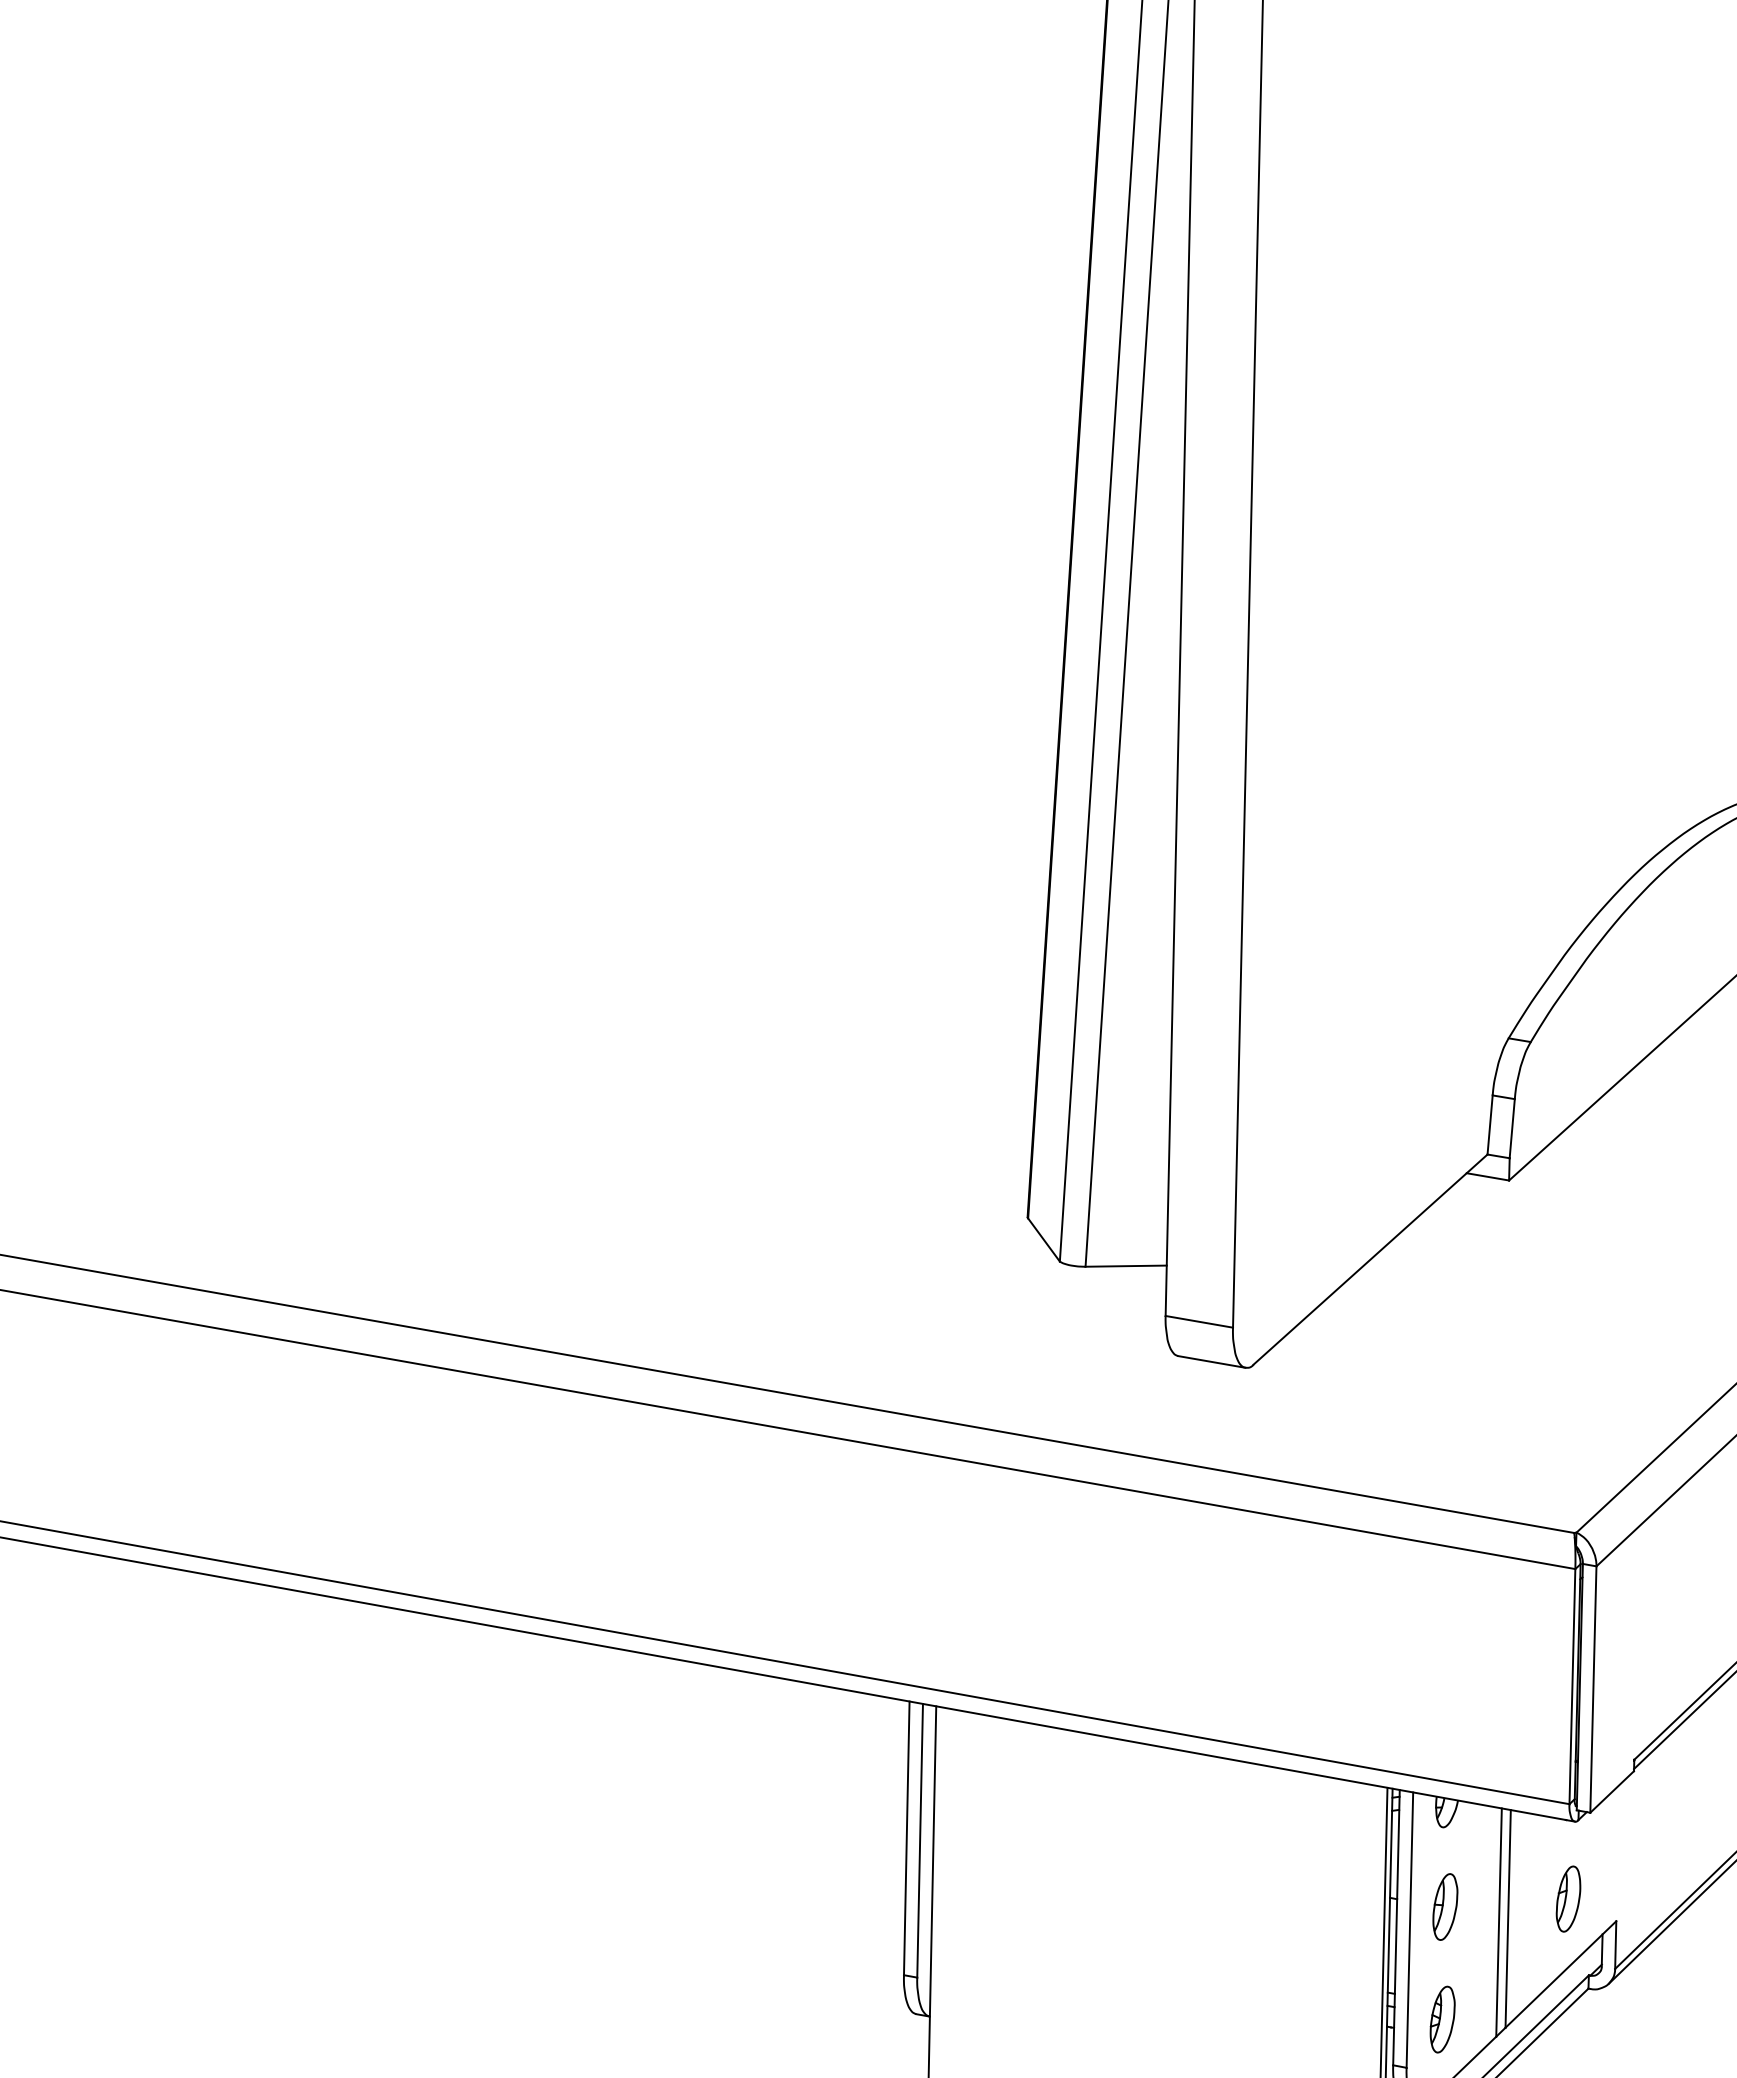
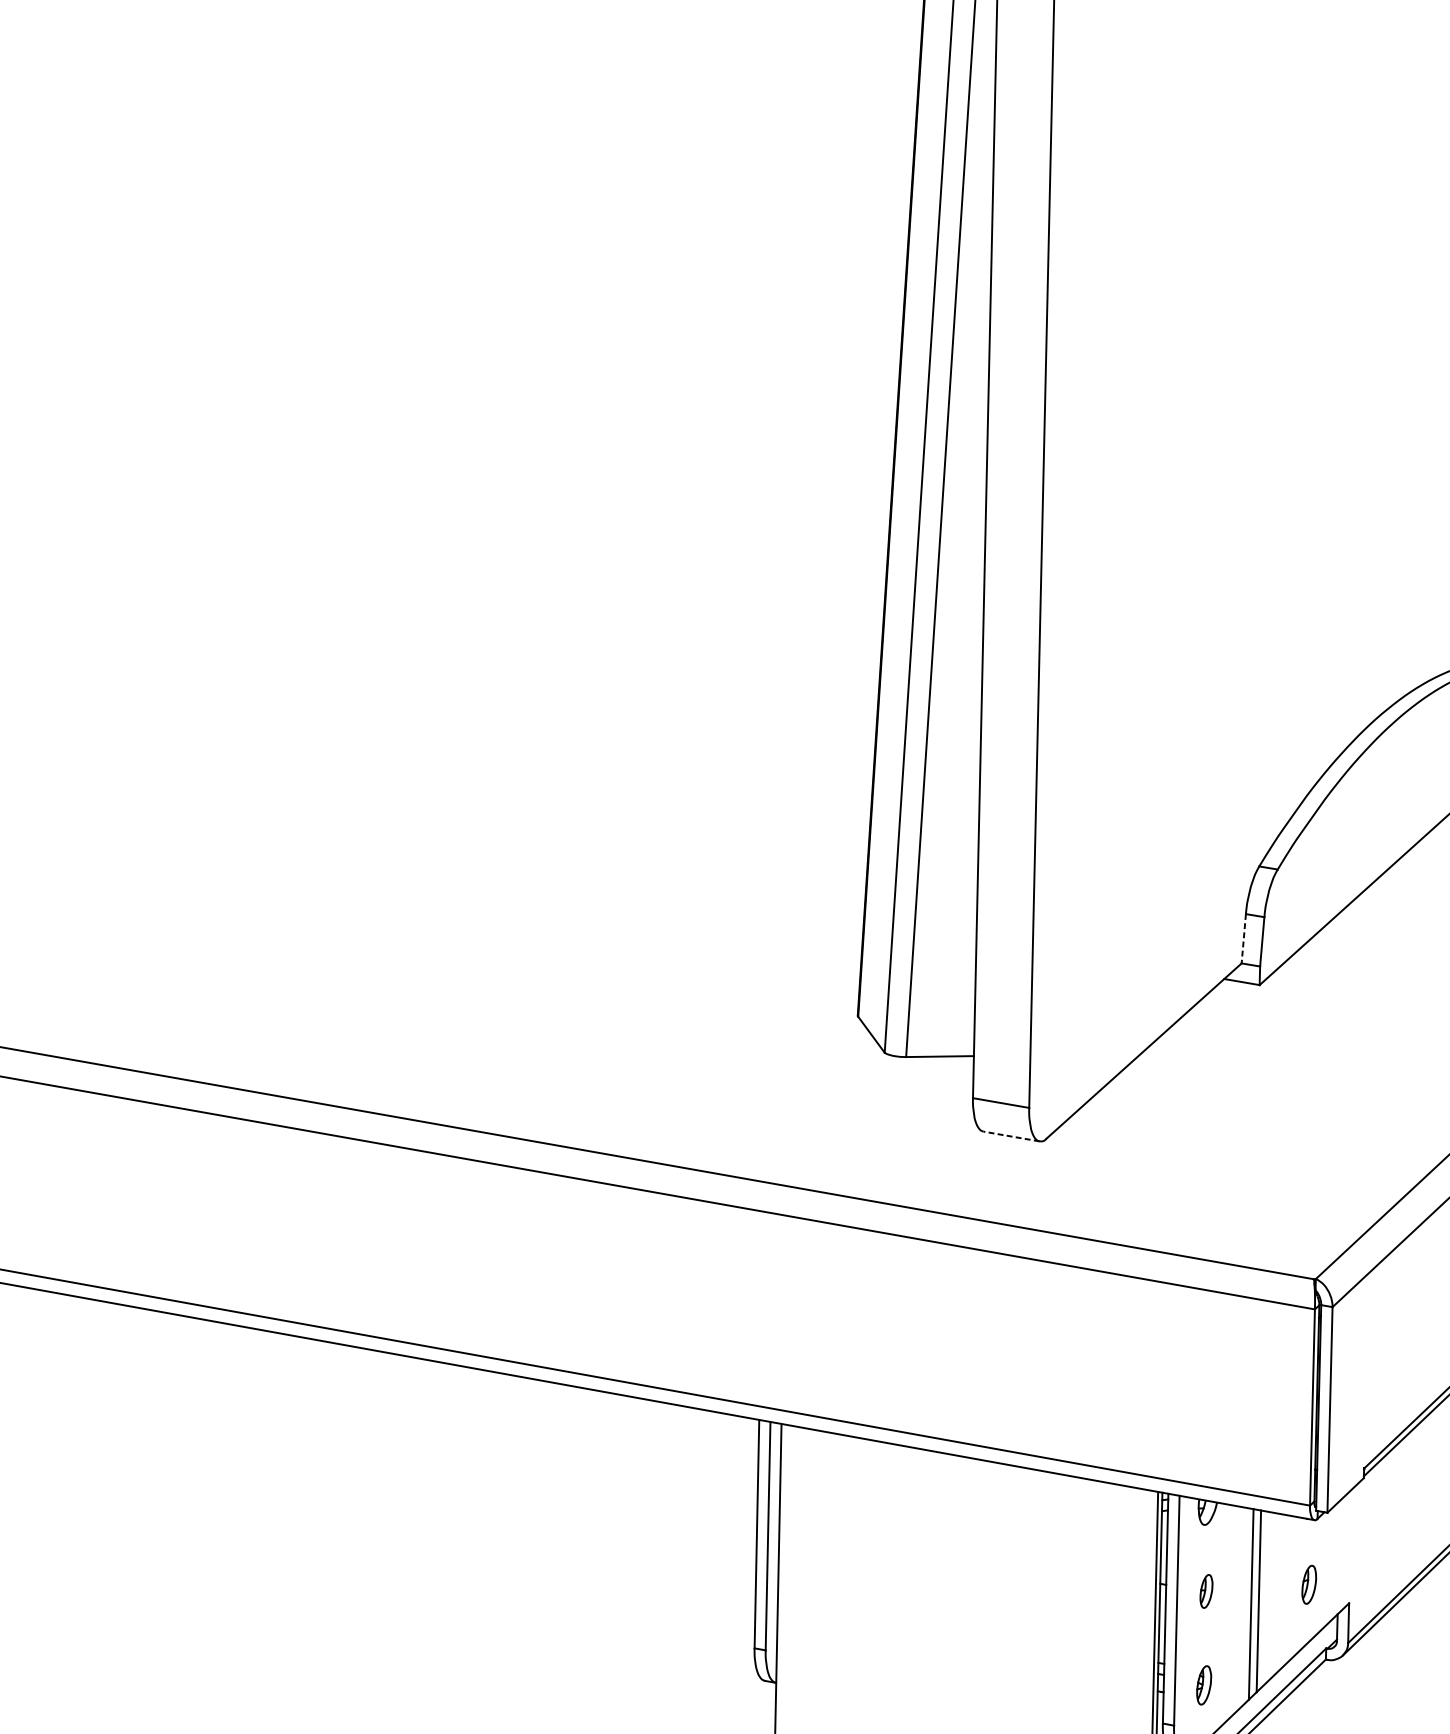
line: (1490, 1124) -> (1244, 938), solid -> dashed
line: (1211, 1361) -> (1011, 1136), solid -> dashed
part: (1568, 1898) -> (1309, 1584), size x0.7
part: (1445, 1906) -> (1206, 1591), size x0.6
part: (1442, 2019) -> (1204, 1685), size x0.7

